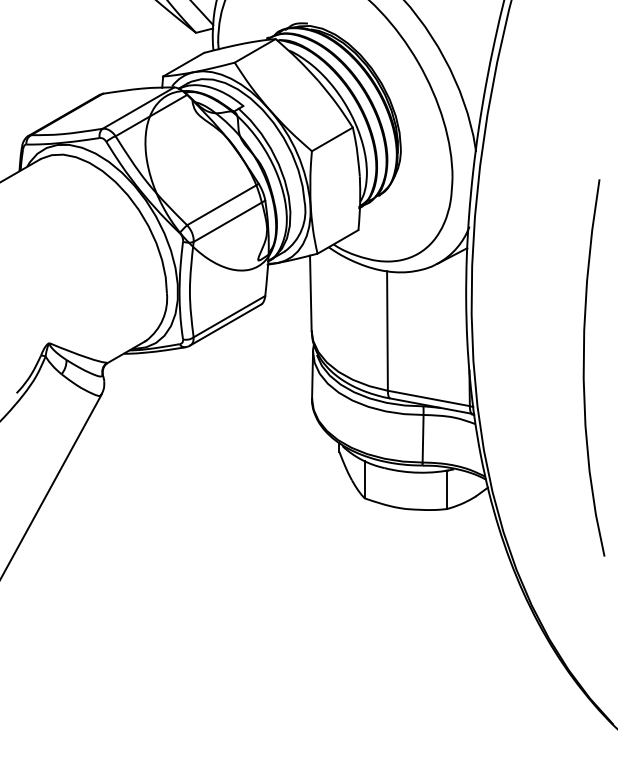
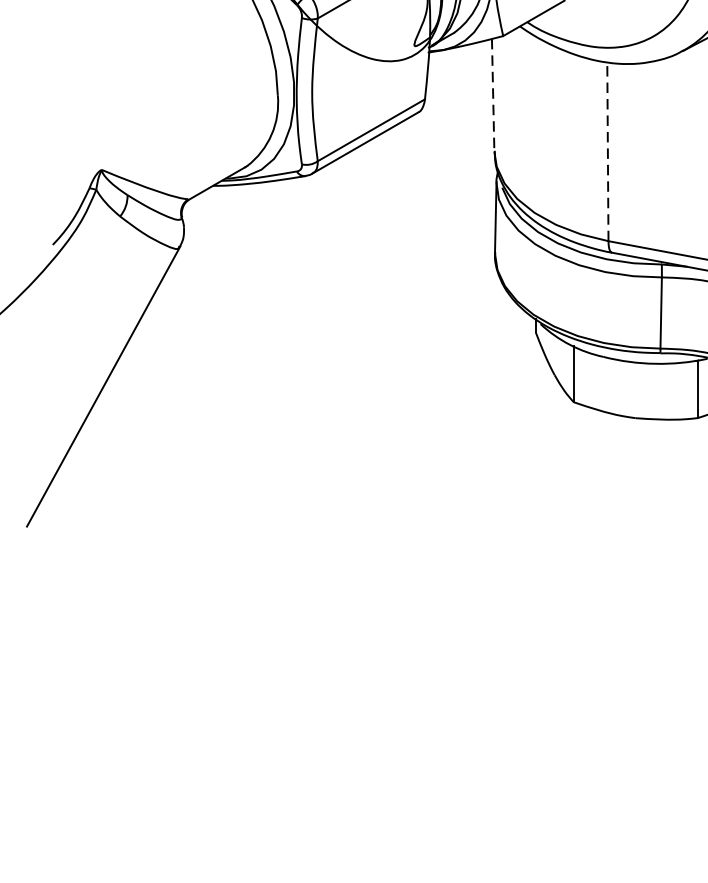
line: (310, 293) -> (492, 95), solid -> dashed
line: (387, 330) -> (607, 150), solid -> dashed

